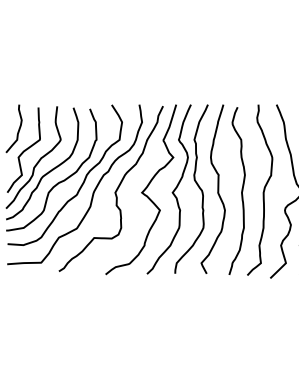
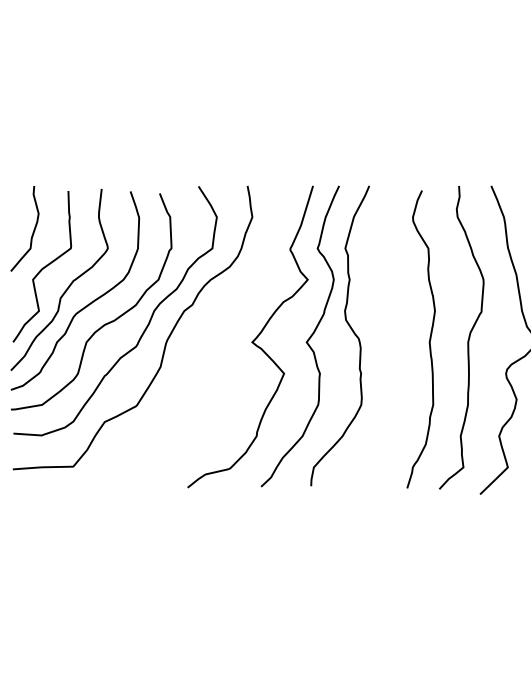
curve: (217, 188) -> (386, 334), removed
curve: (115, 190) -> (205, 338), removed

